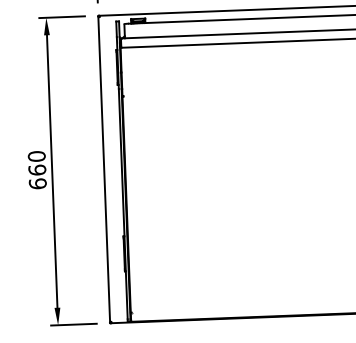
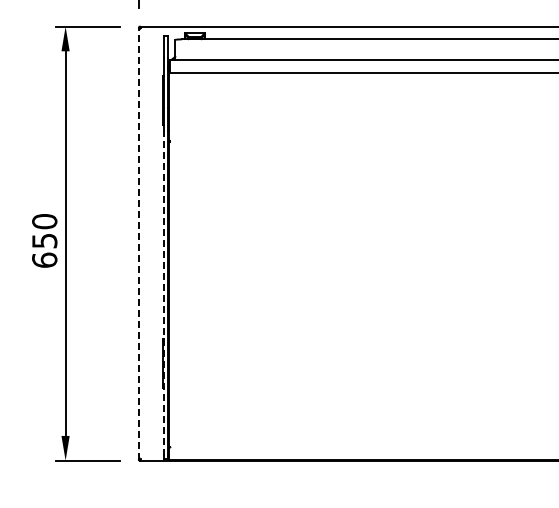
text: (37, 169) -> (44, 240), 660 -> 650
line: (104, 169) -> (139, 243), solid -> dashed
line: (122, 204) -> (163, 293), solid -> dashed

